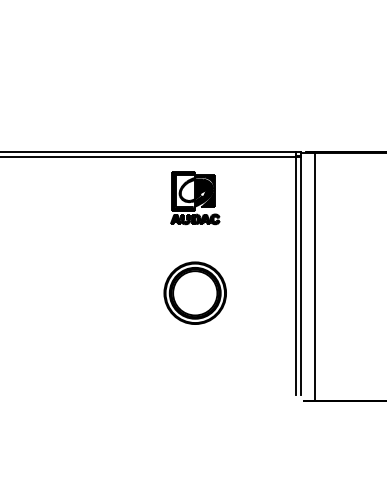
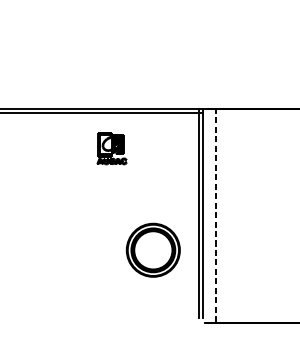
part: (195, 198) -> (112, 148), size x0.7
line: (315, 276) -> (215, 216), solid -> dashed
part: (194, 292) -> (152, 249), moved

